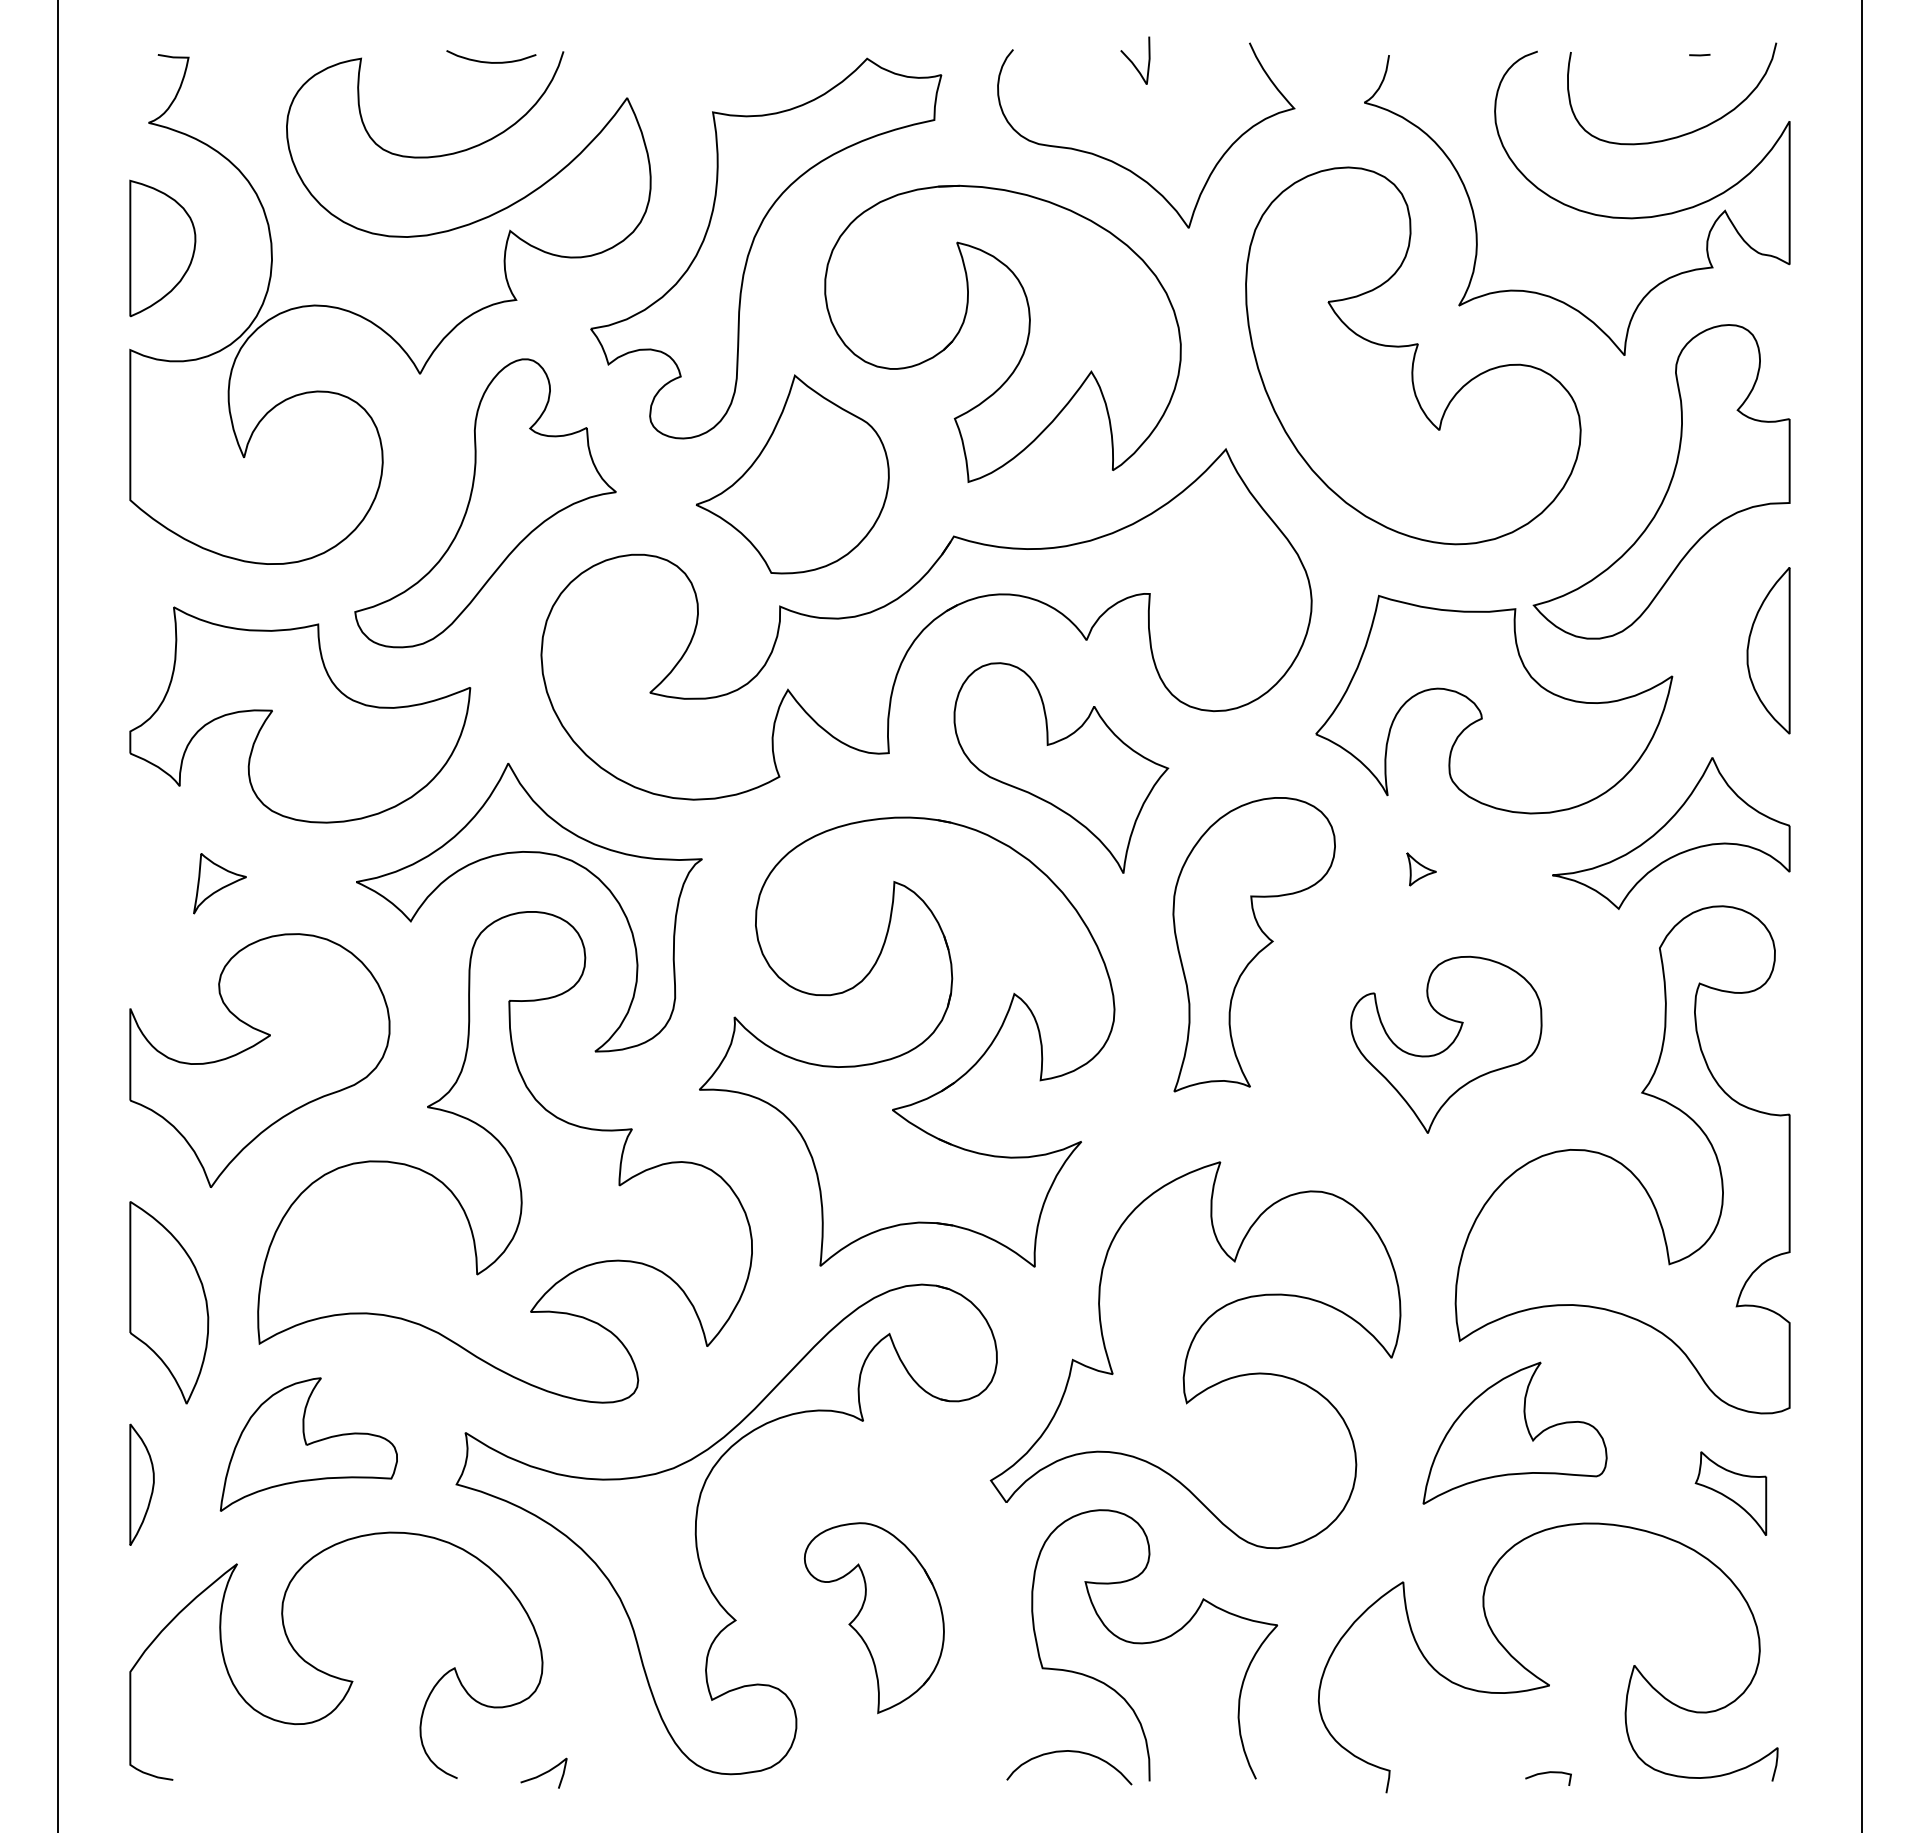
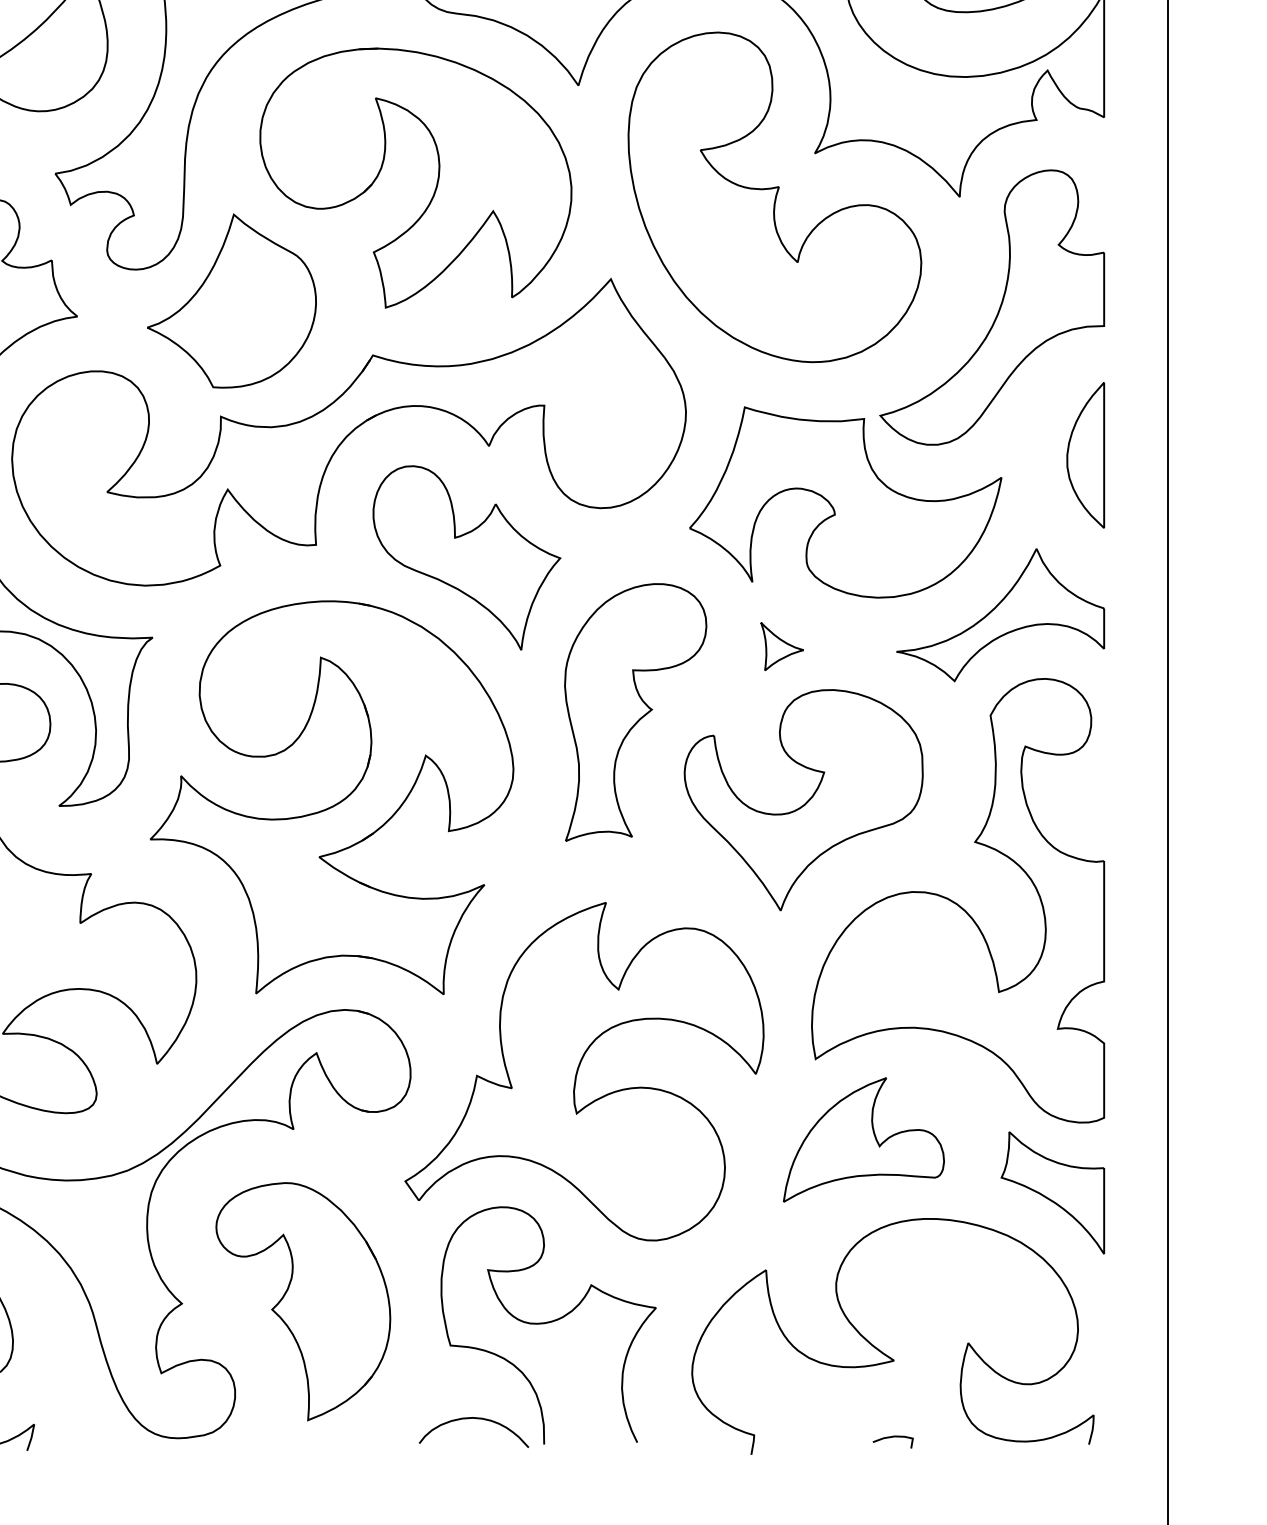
part: (1421, 869) -> (782, 646), size x1.67
part: (1446, 1044) -> (803, 799), size x1.43
part: (1730, 1493) -> (1052, 1192), size x1.67
part: (874, 1617) -> (303, 1301), size x1.43

